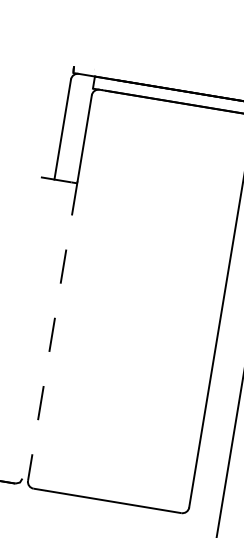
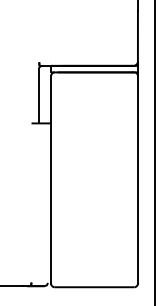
line: (53, 330) -> (51, 202), dashed -> solid

